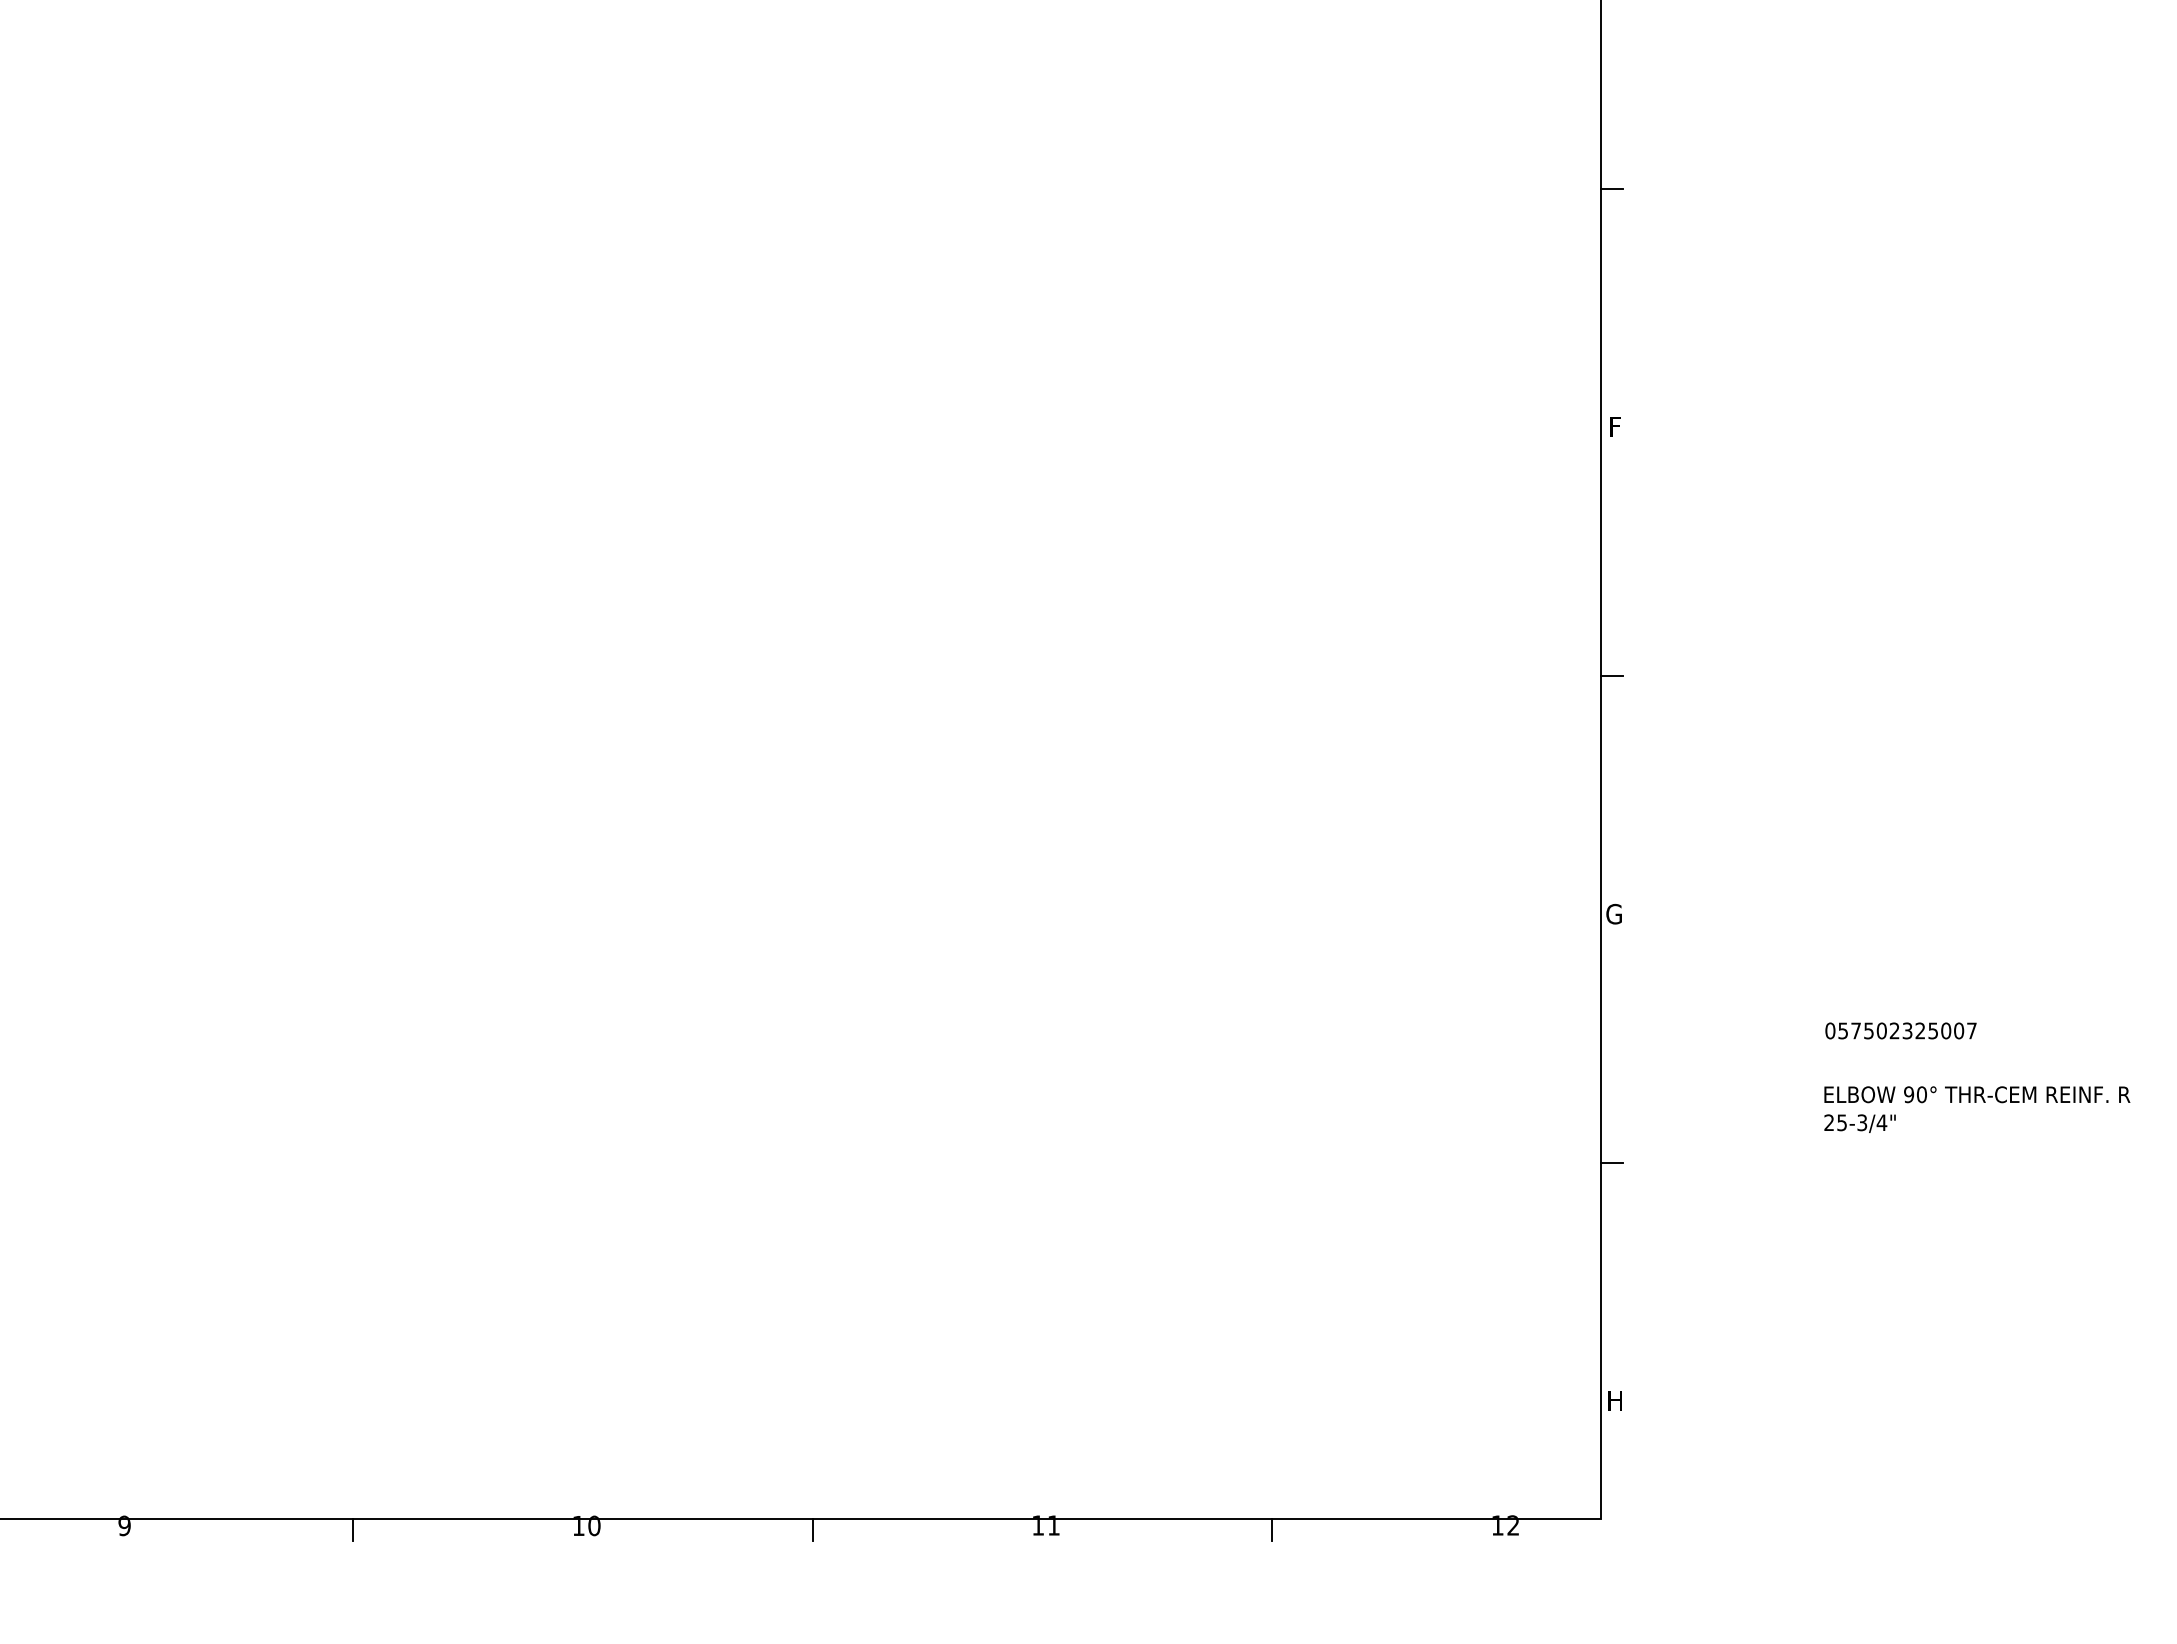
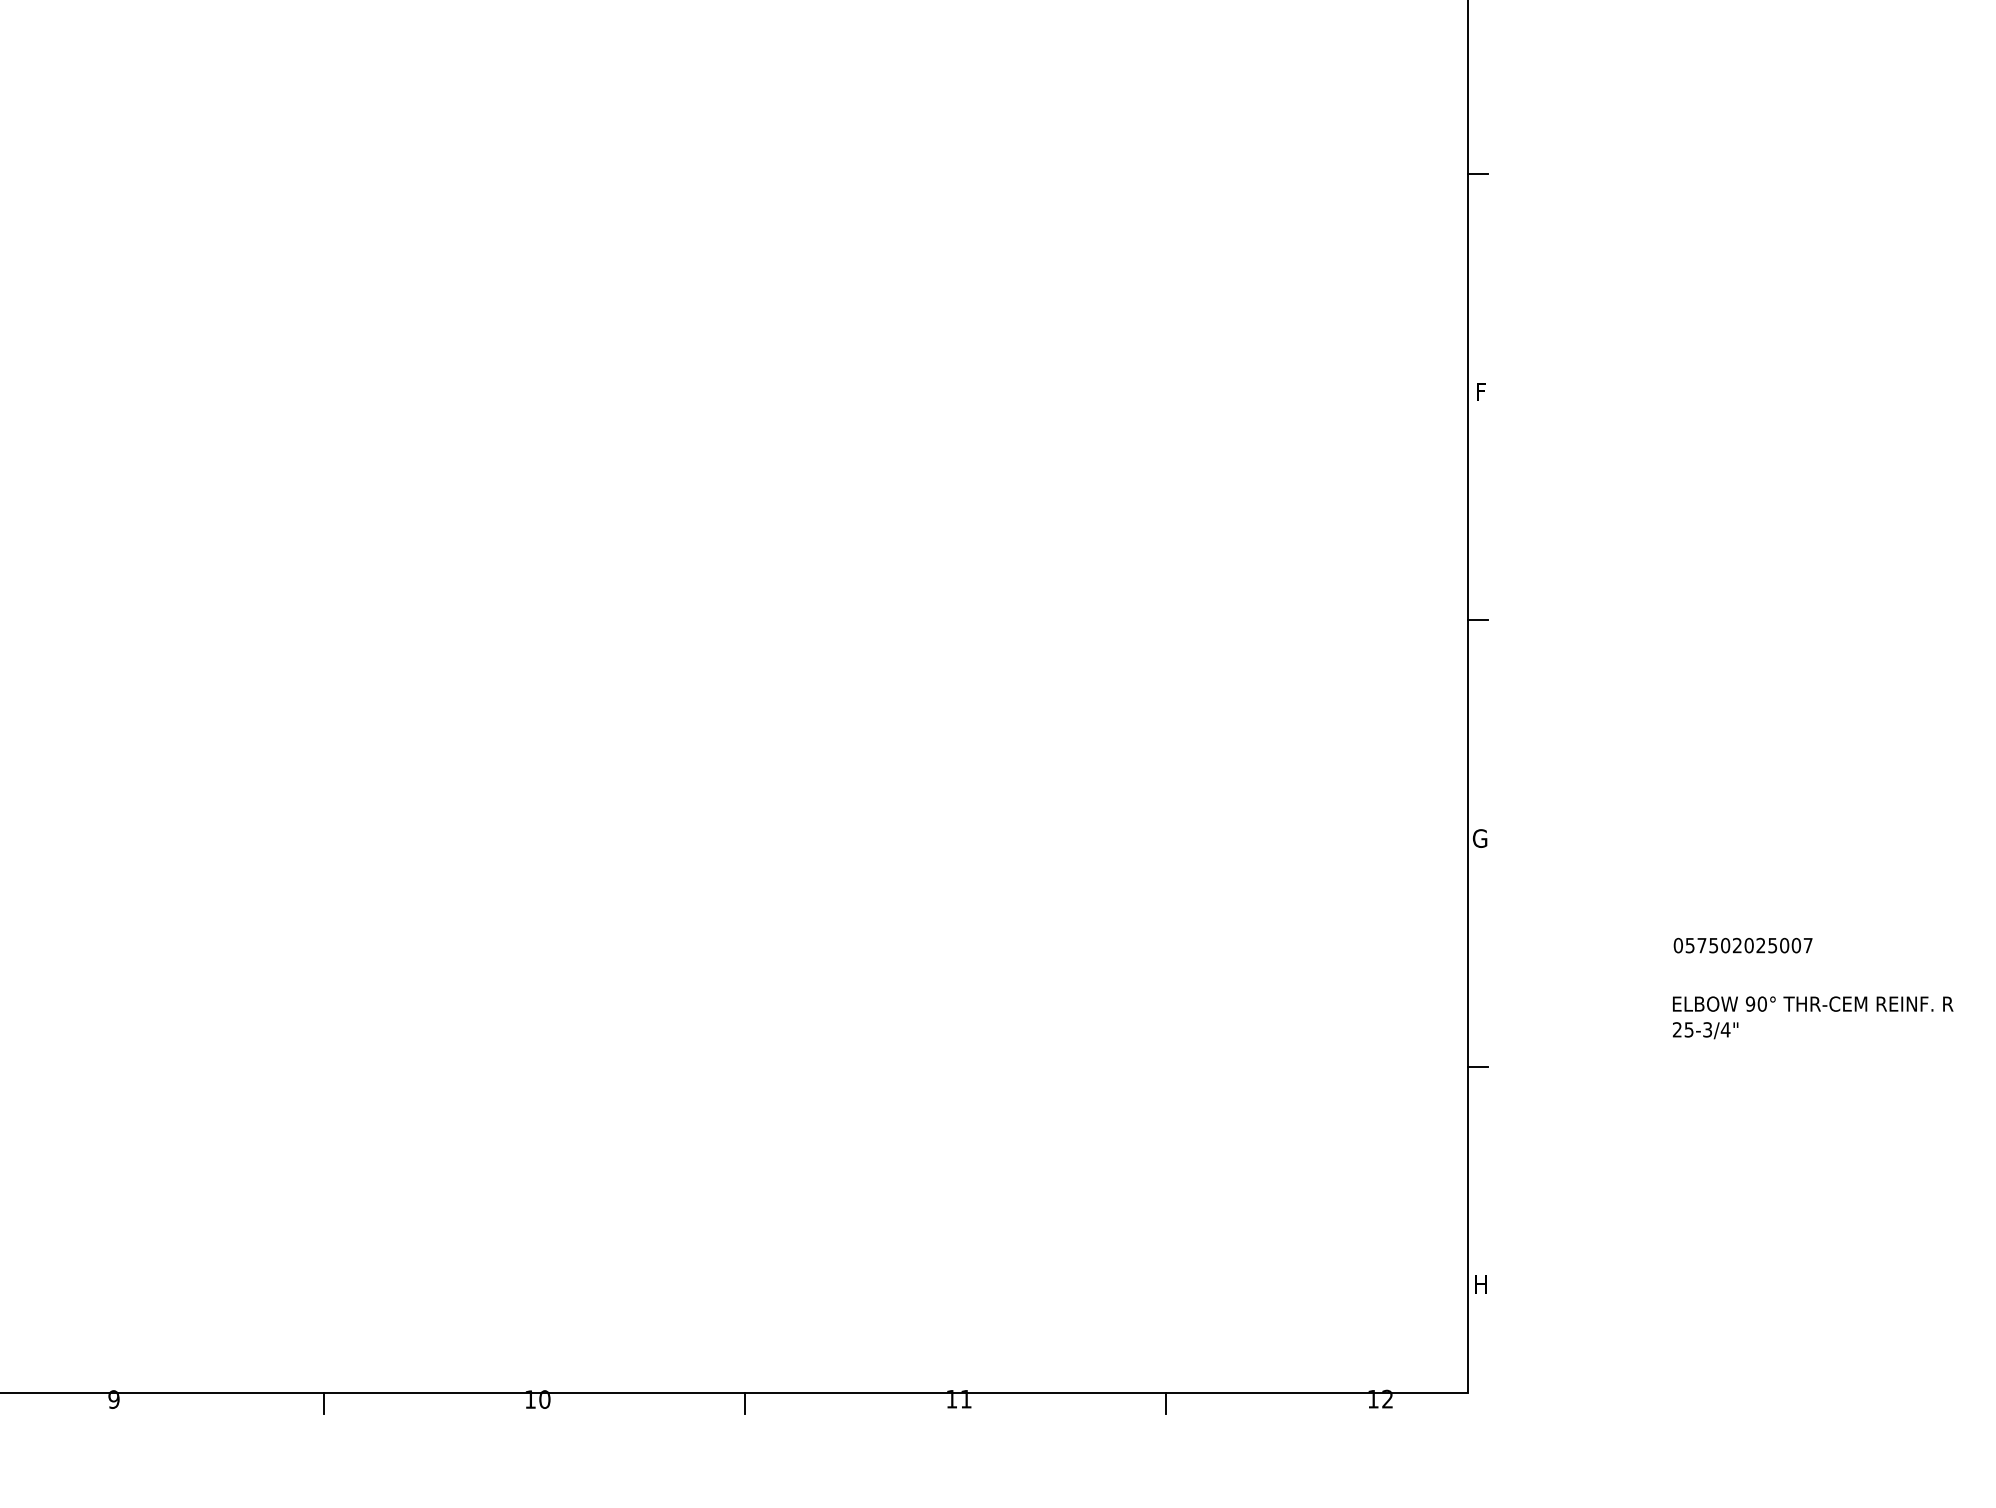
text: (1907, 1030) -> (1749, 945), 057502325007 -> 057502025007

